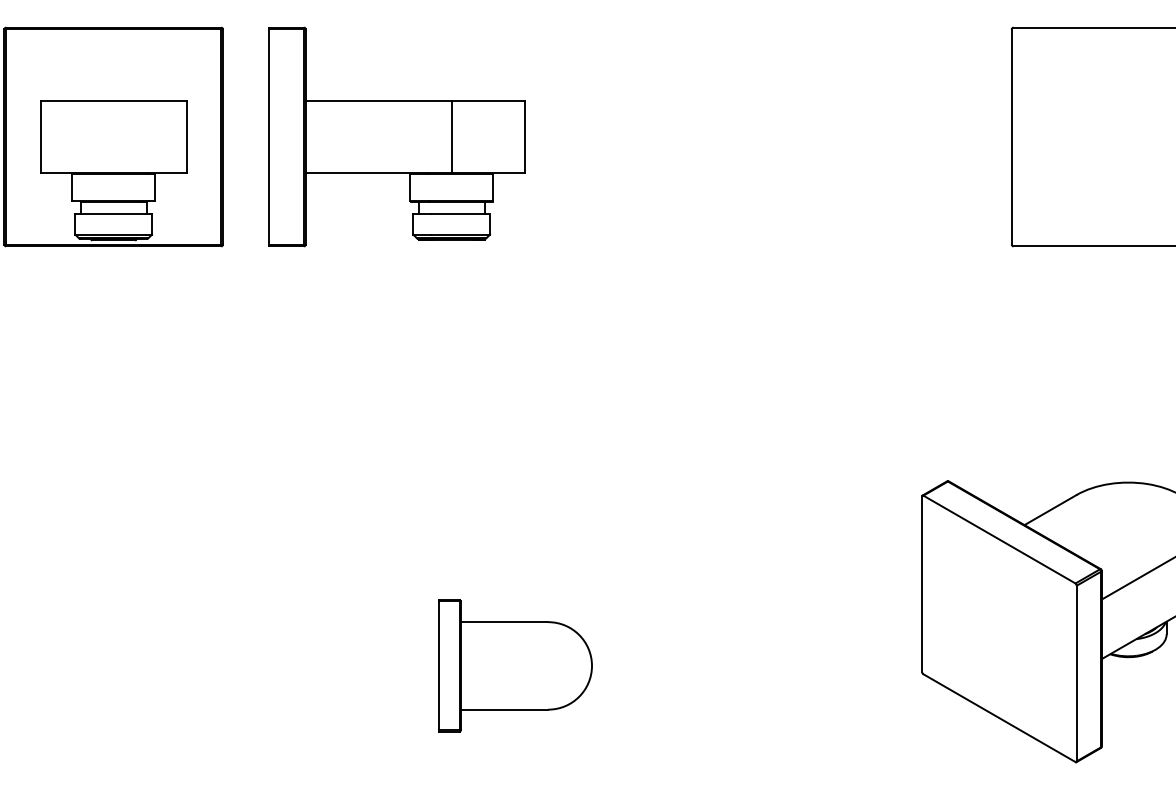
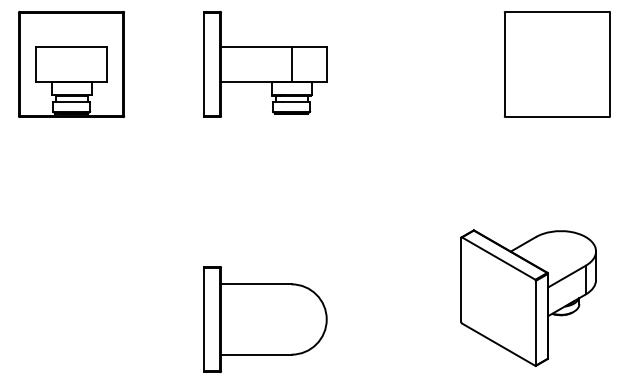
part: (397, 137) -> (265, 64), moved
part: (515, 665) -> (265, 319), size x1.67

